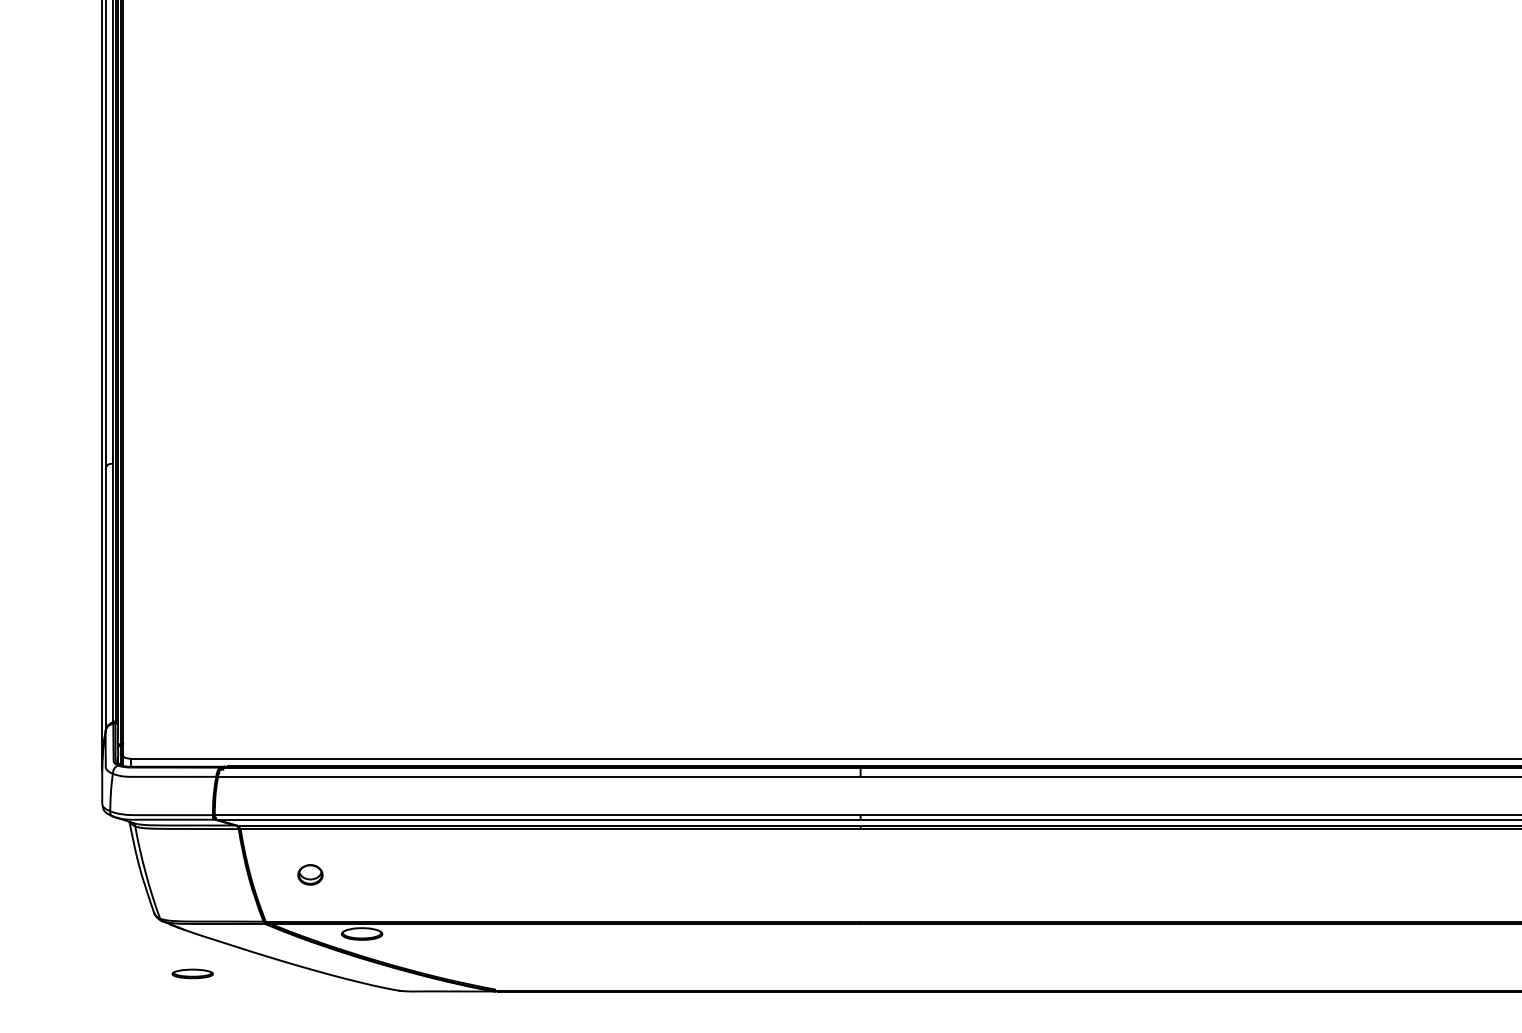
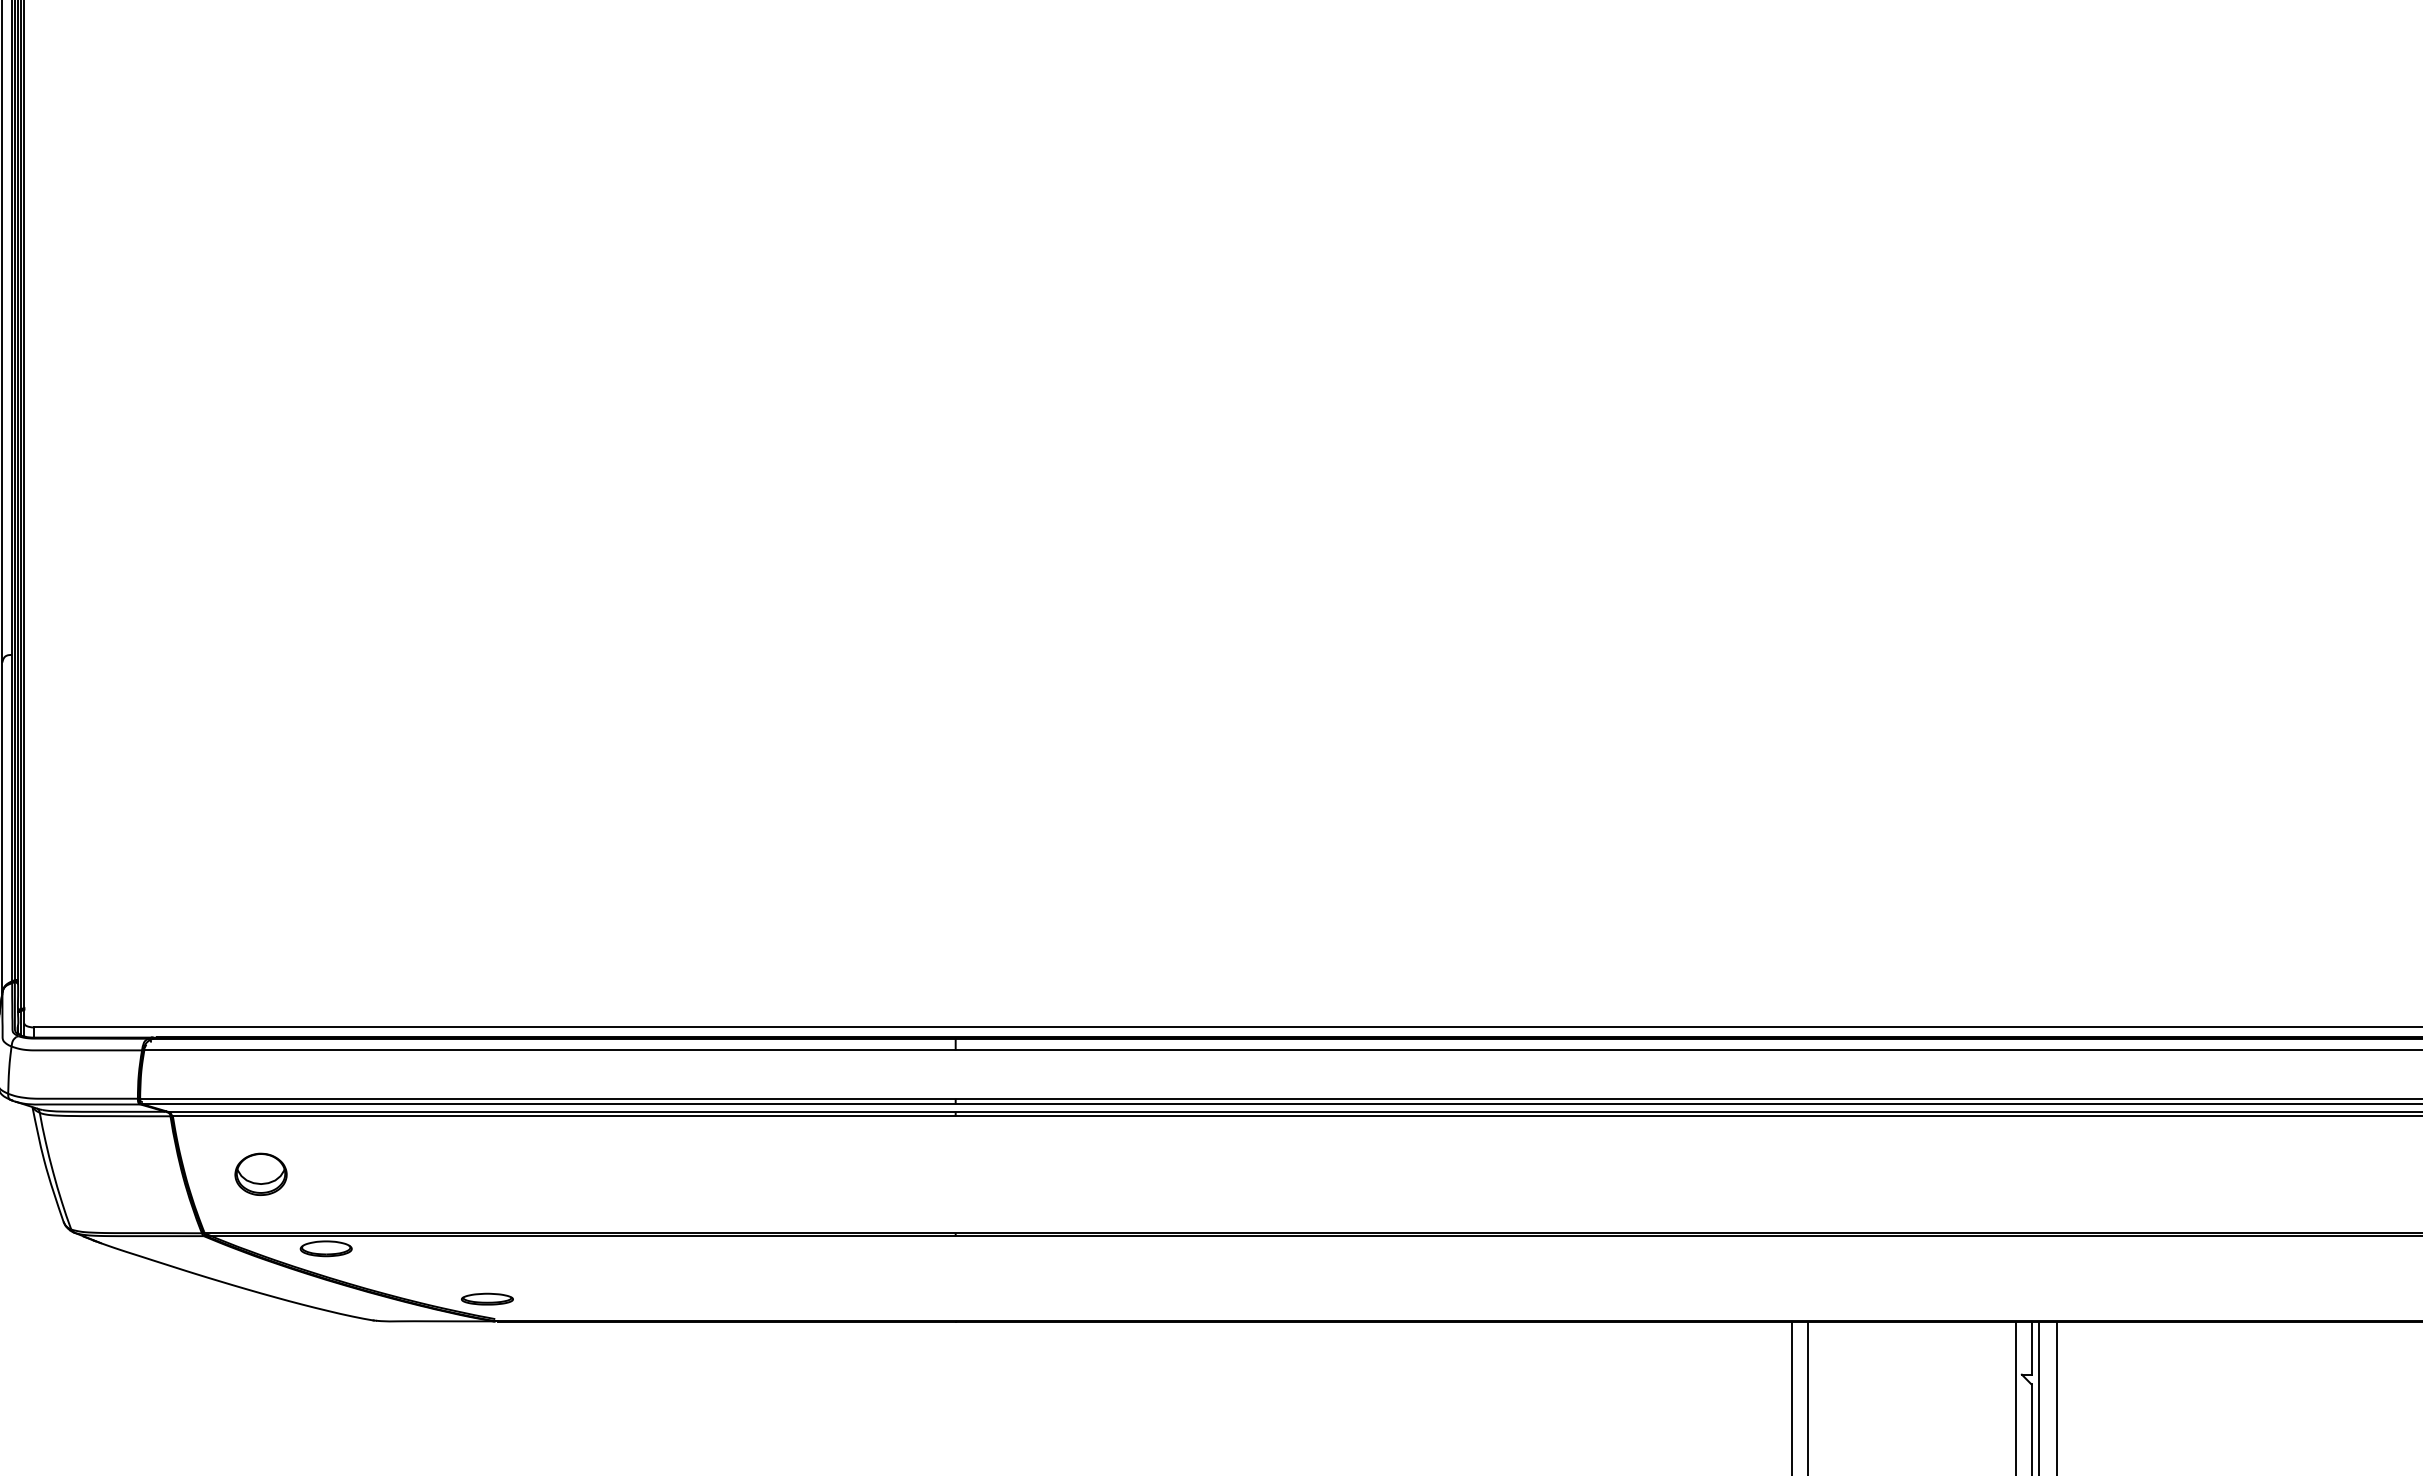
part: (310, 874) -> (260, 1173), size x1.67
part: (192, 973) -> (486, 1298), moved

